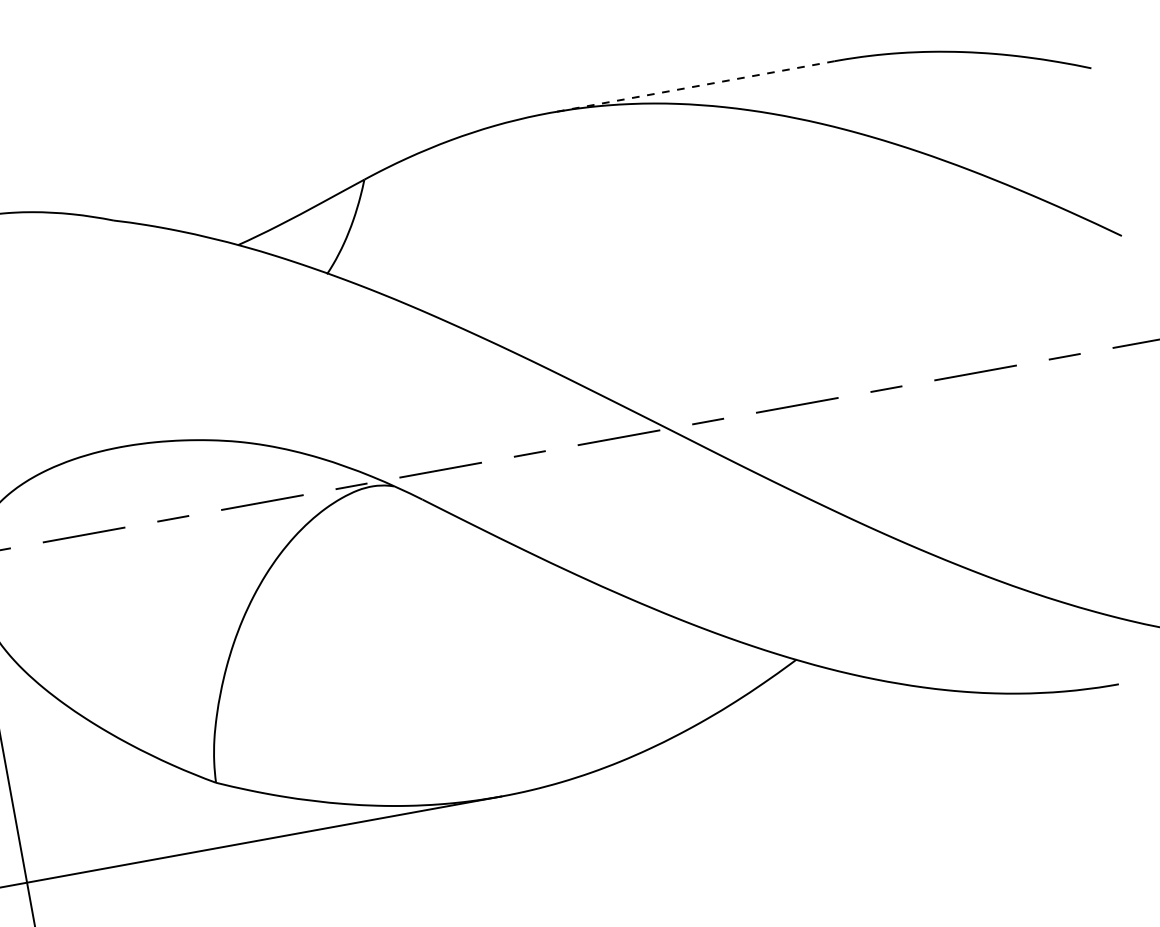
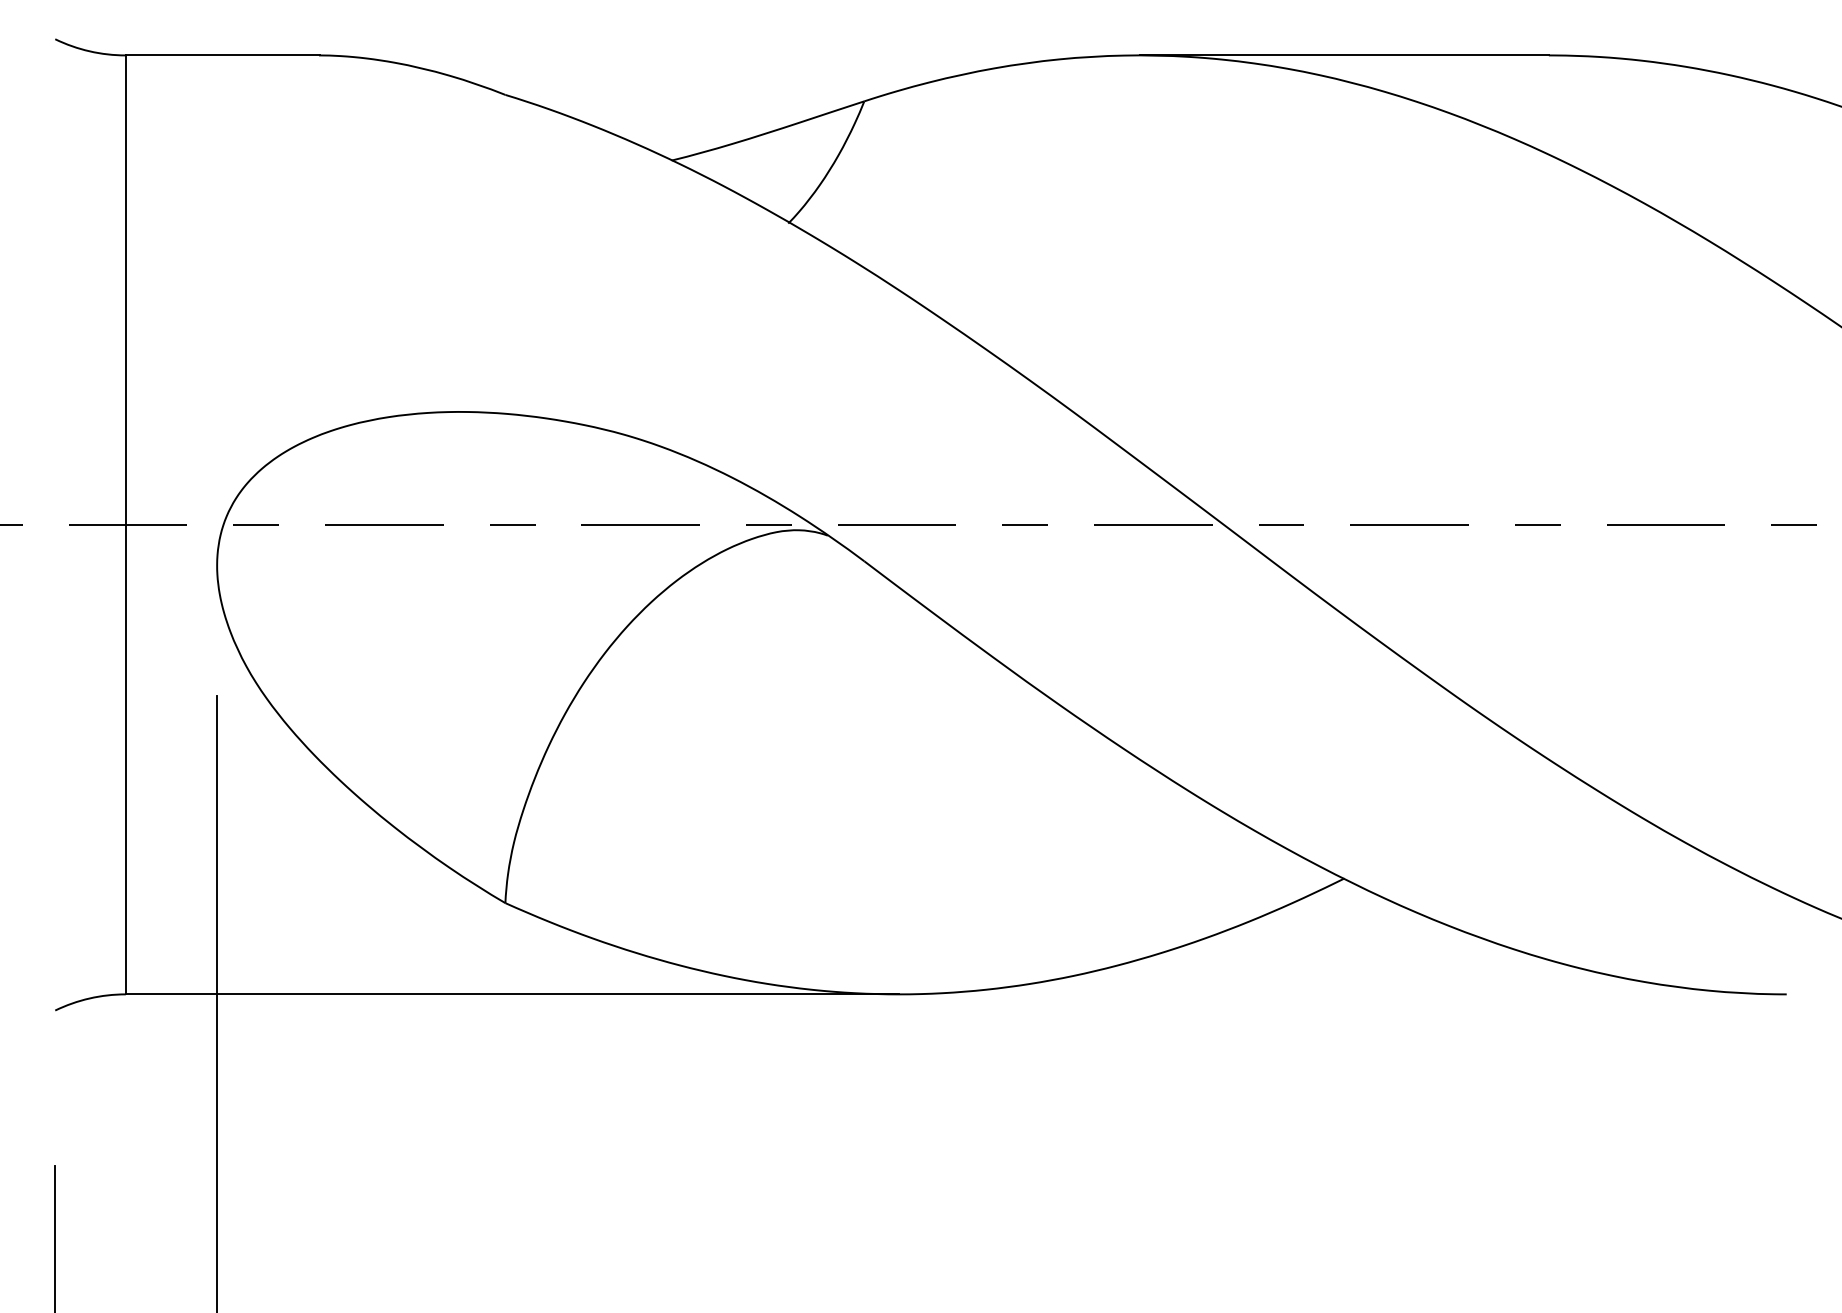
line: (691, 87) -> (1343, 55), dashed -> solid

